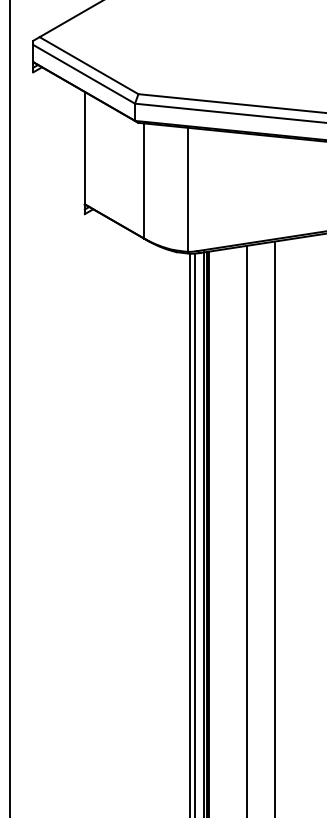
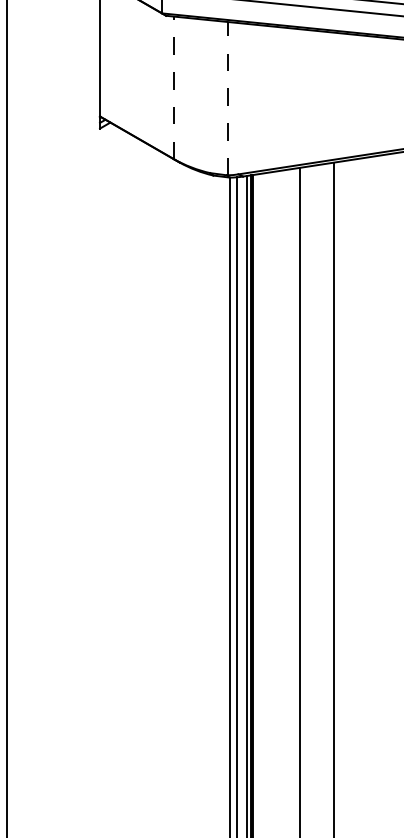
line: (144, 181) -> (173, 88), solid -> dashed
line: (188, 189) -> (228, 98), solid -> dashed

